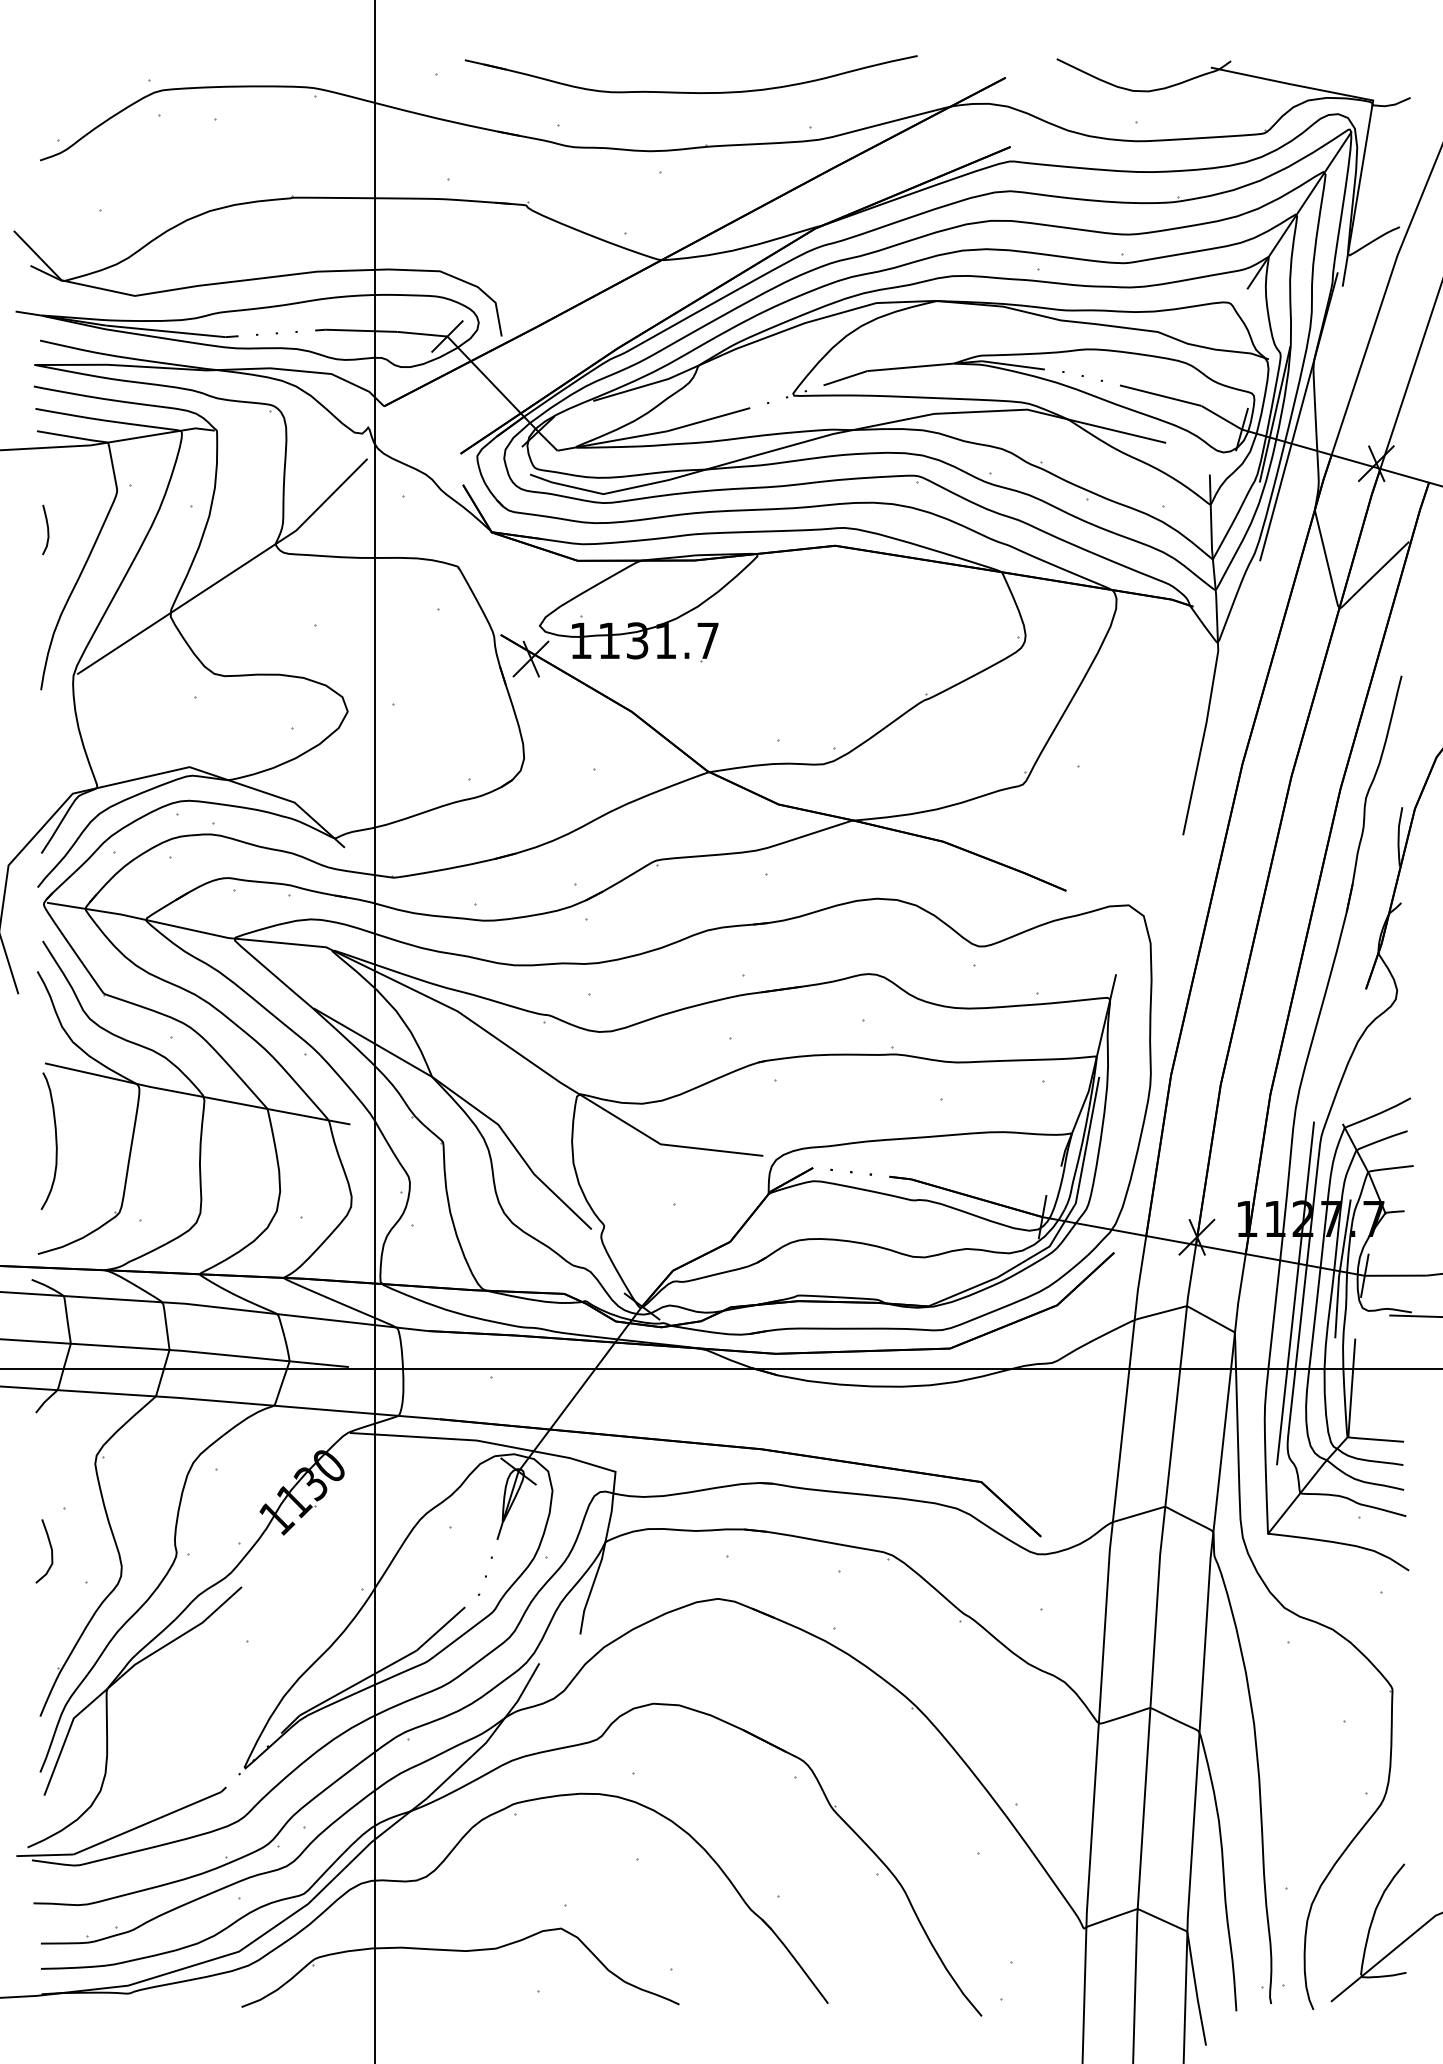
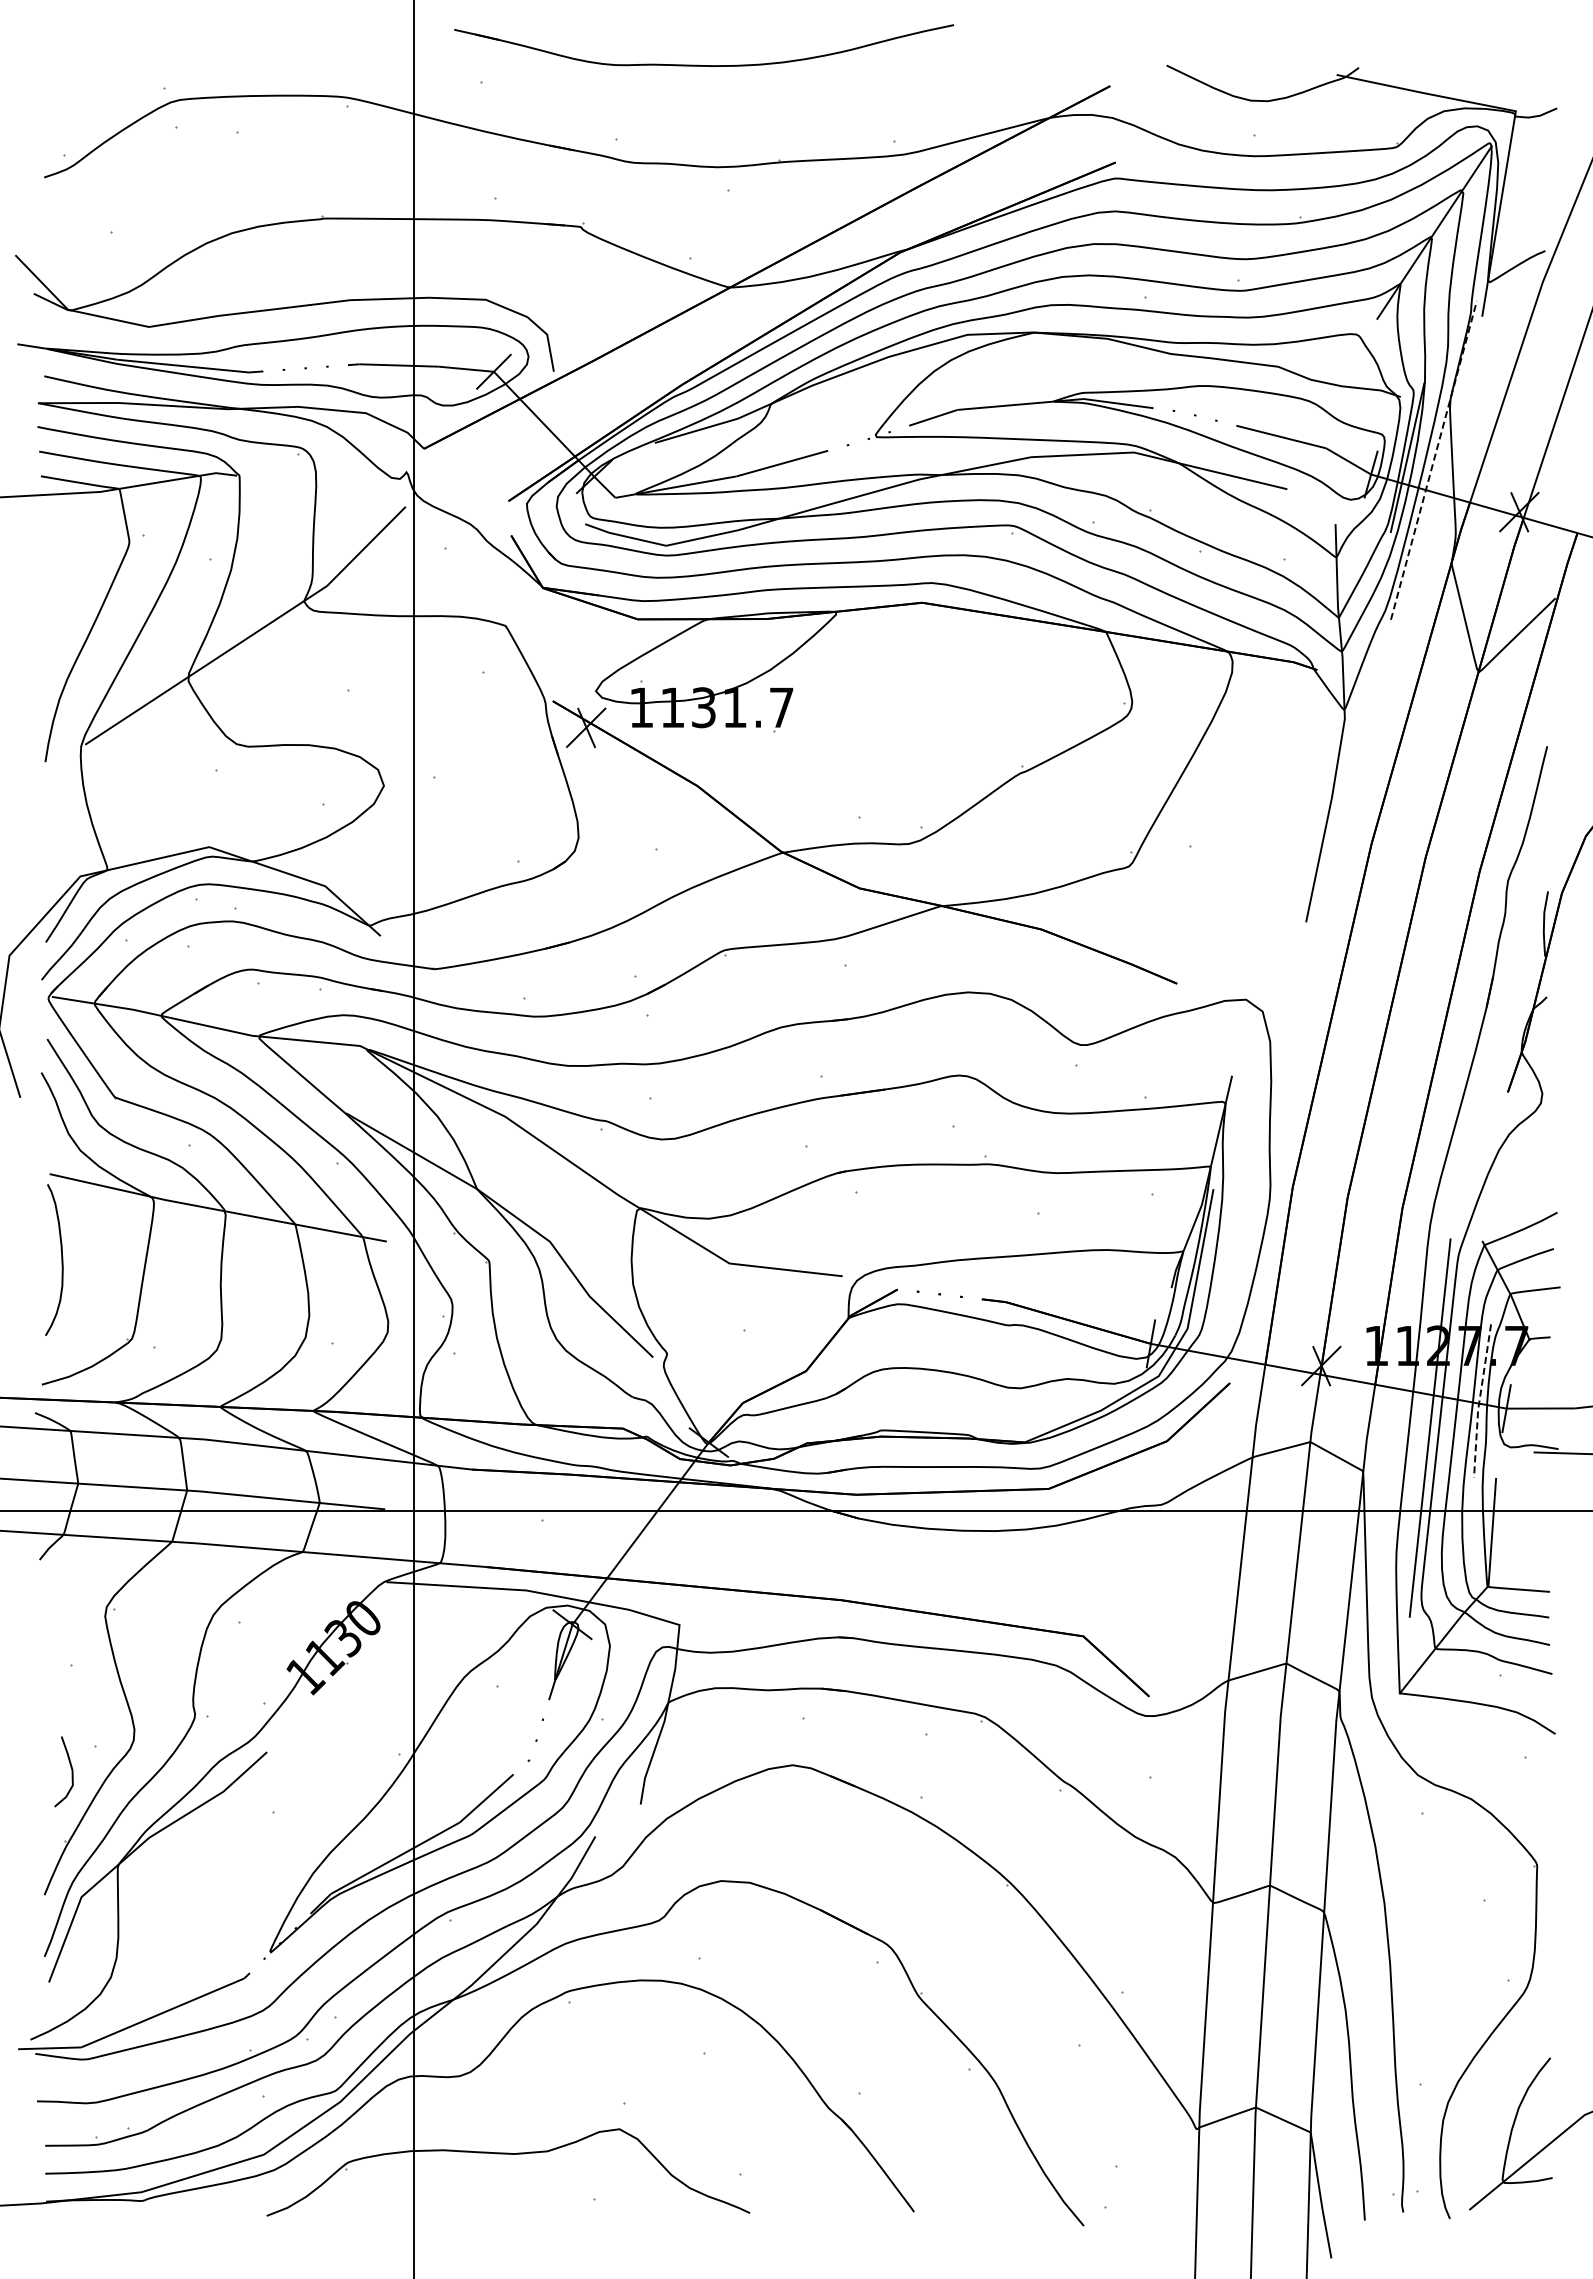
part: (691, 92) -> (704, 65), moved
line: (1299, 415) -> (1434, 459), solid -> dashed
curve: (47, 529) -> (52, 584), removed
line: (1340, 1268) -> (1479, 1400), solid -> dashed
curve: (51, 1551) -> (71, 1771), moved

